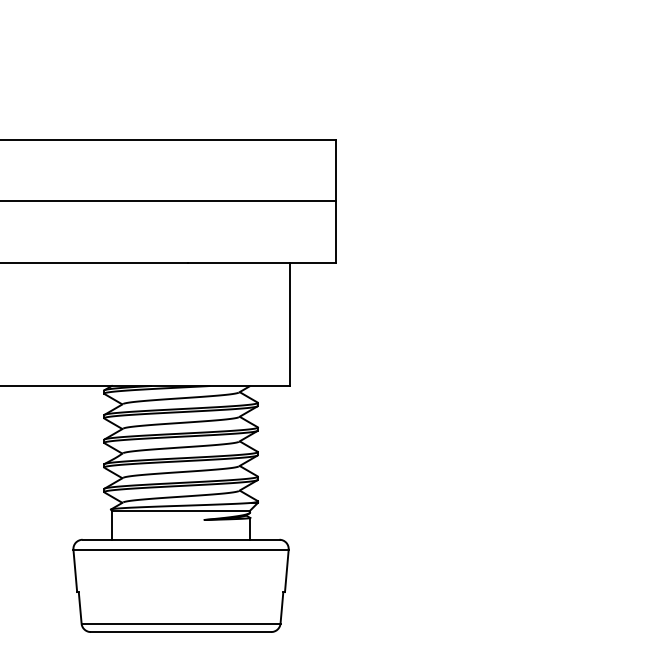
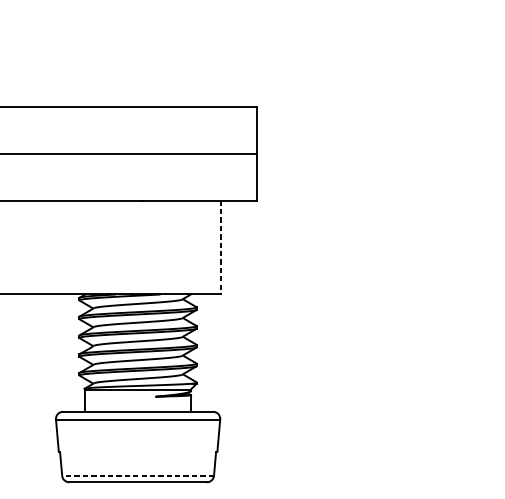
line: (290, 324) -> (221, 247), solid -> dashed
line: (180, 623) -> (137, 475), solid -> dashed

